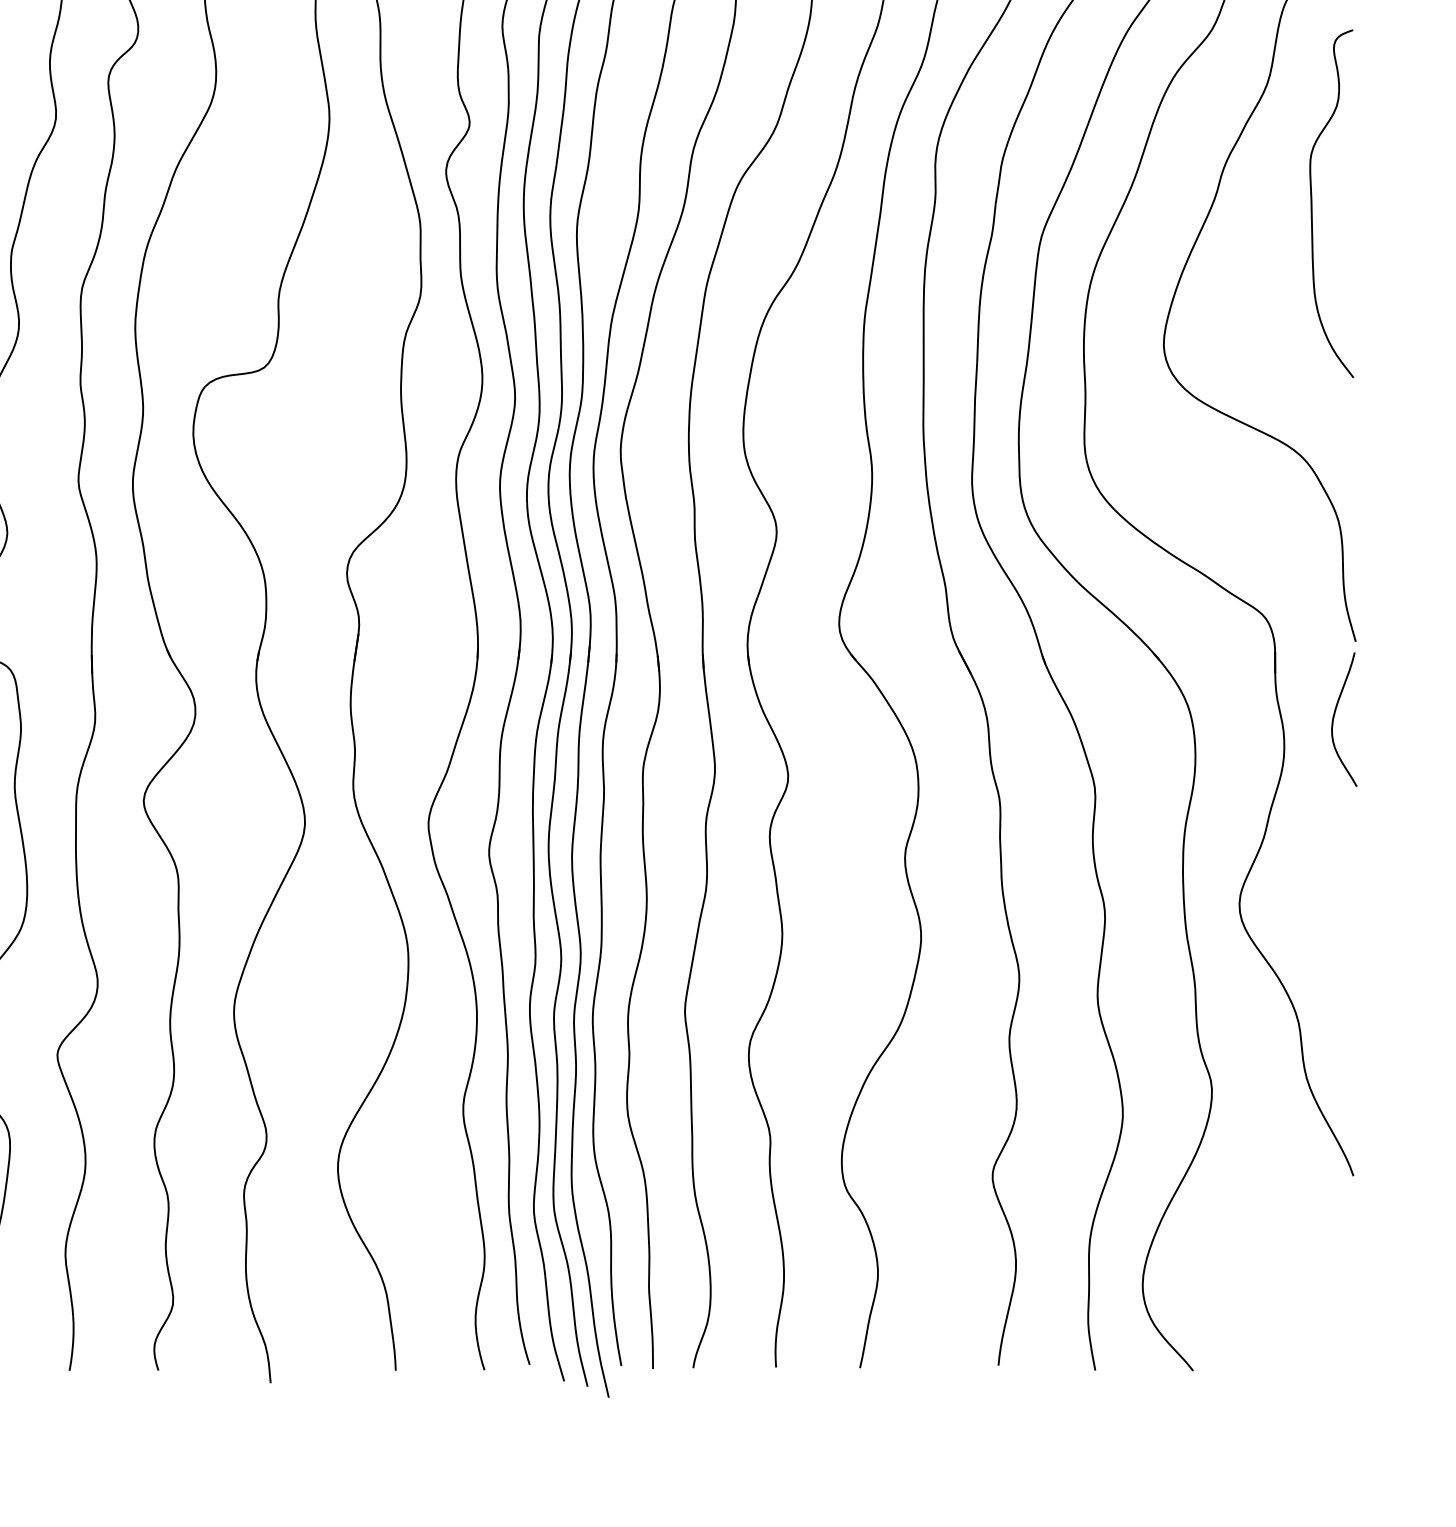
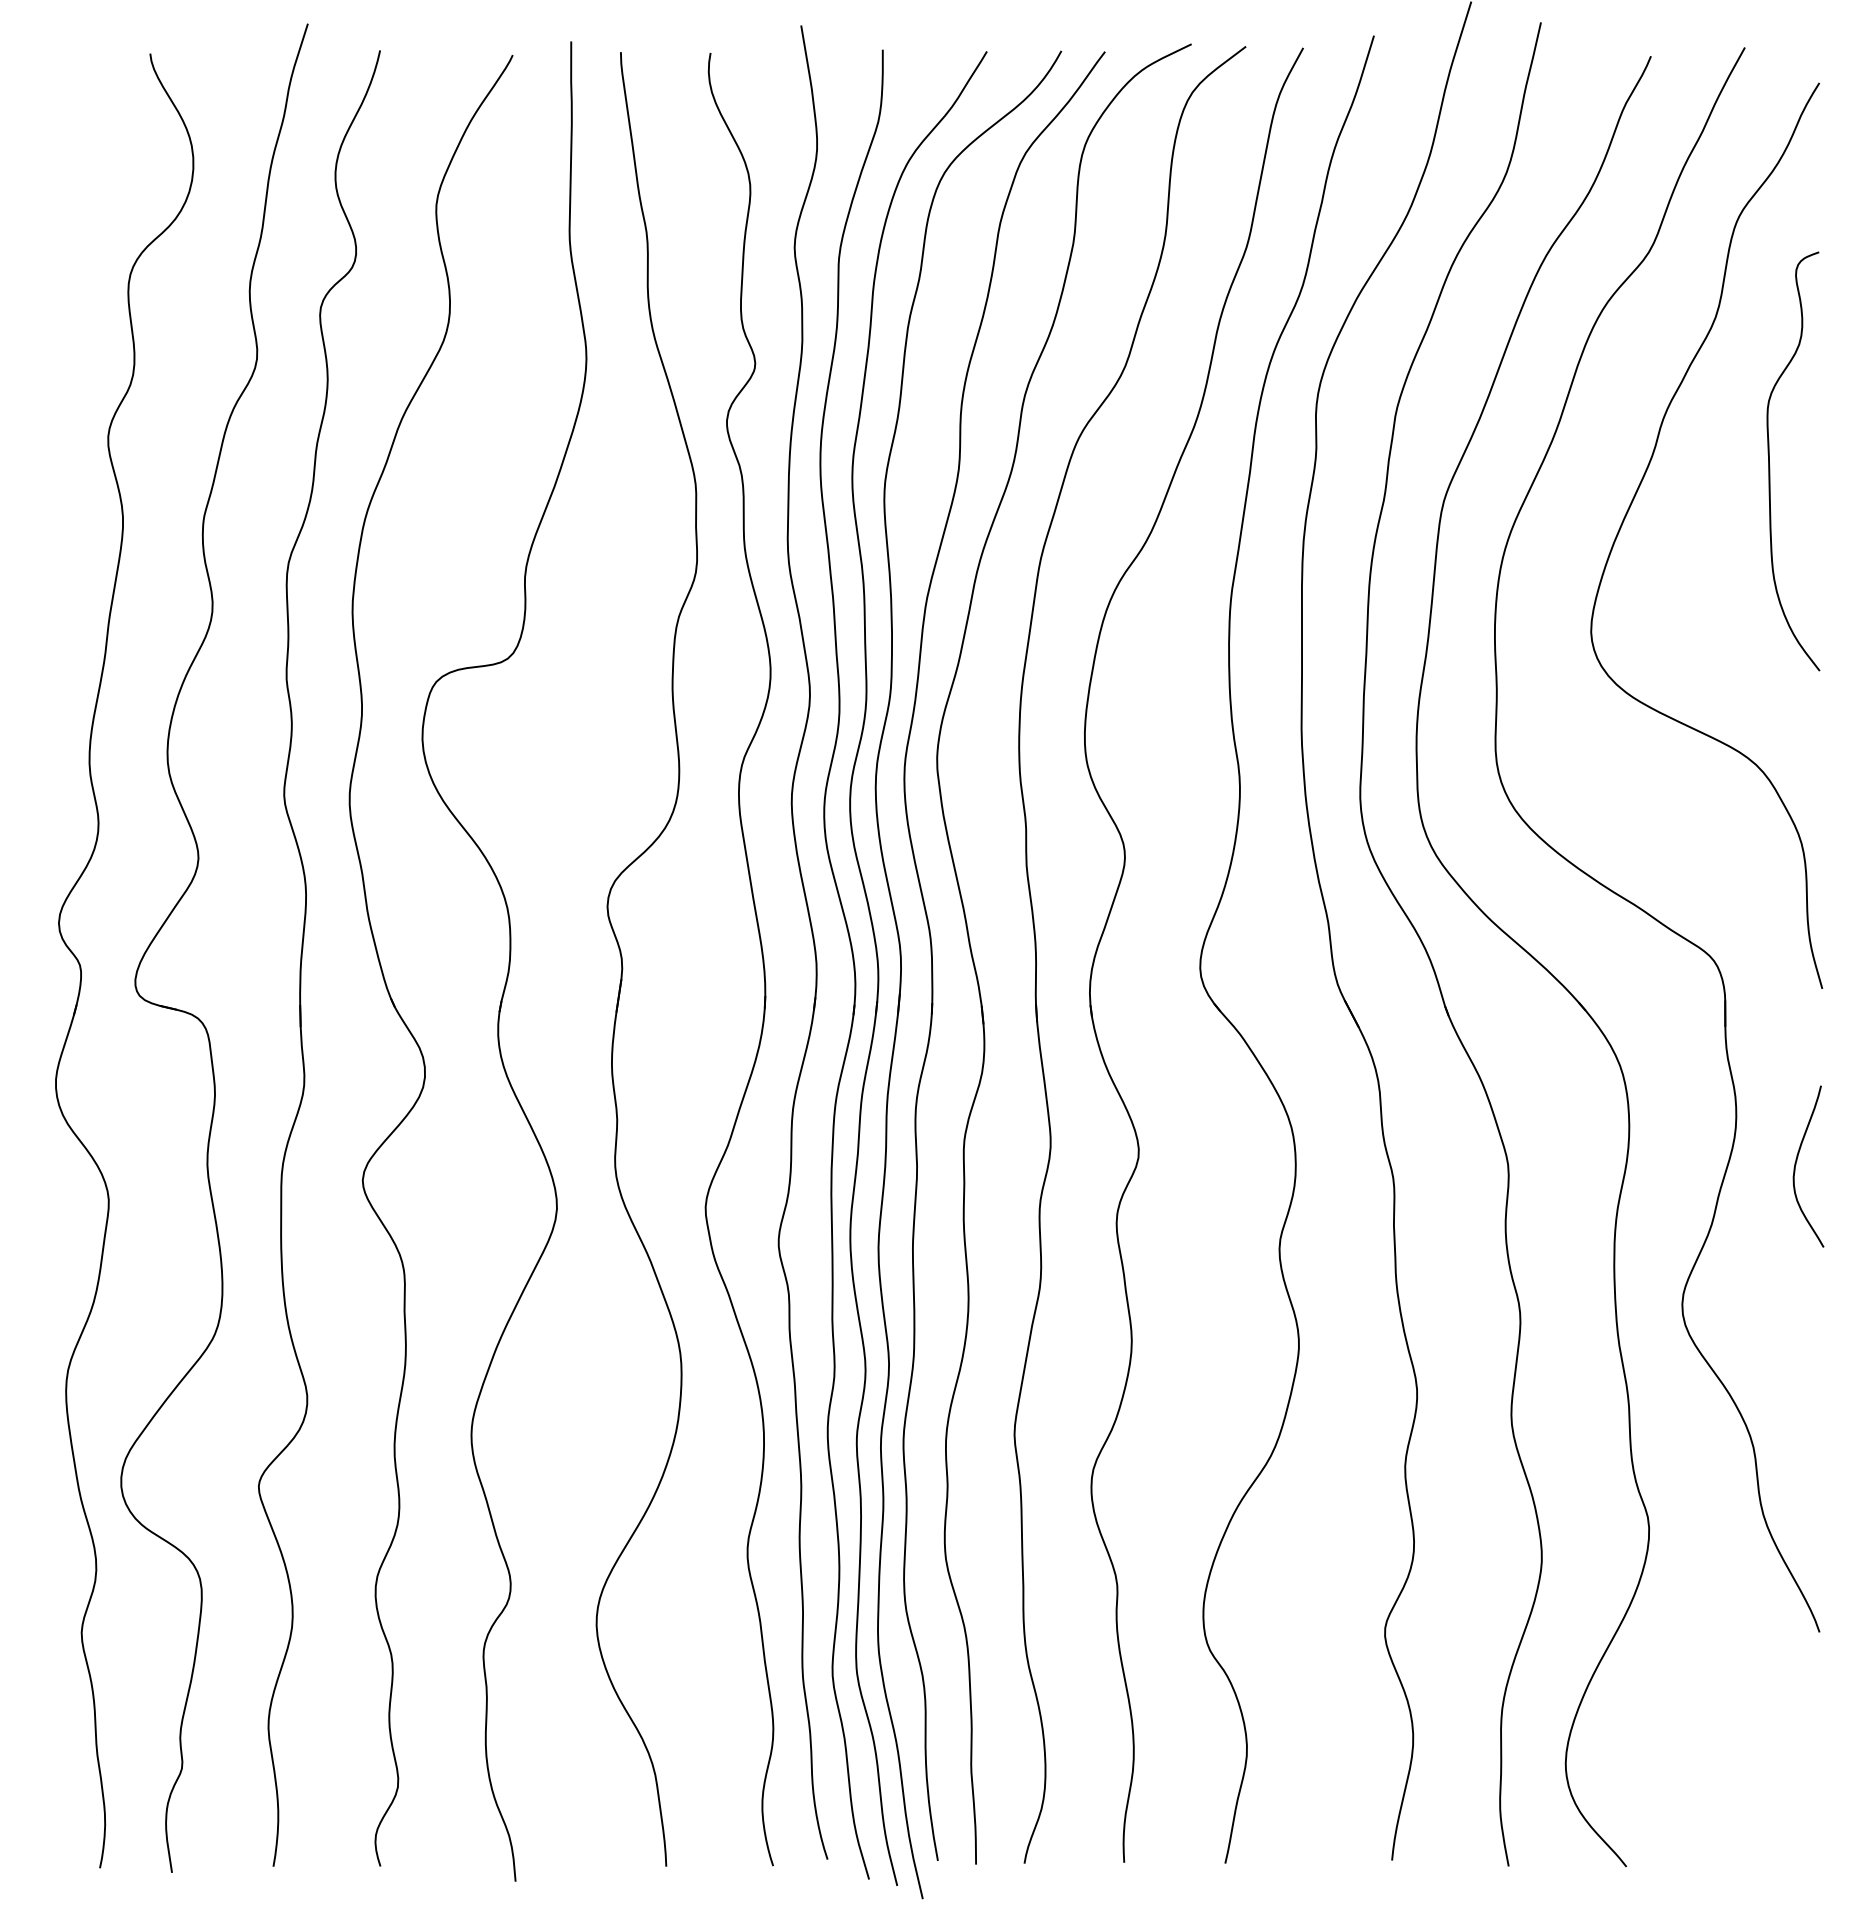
curve: (1334, 718) -> (1796, 1165), moved

